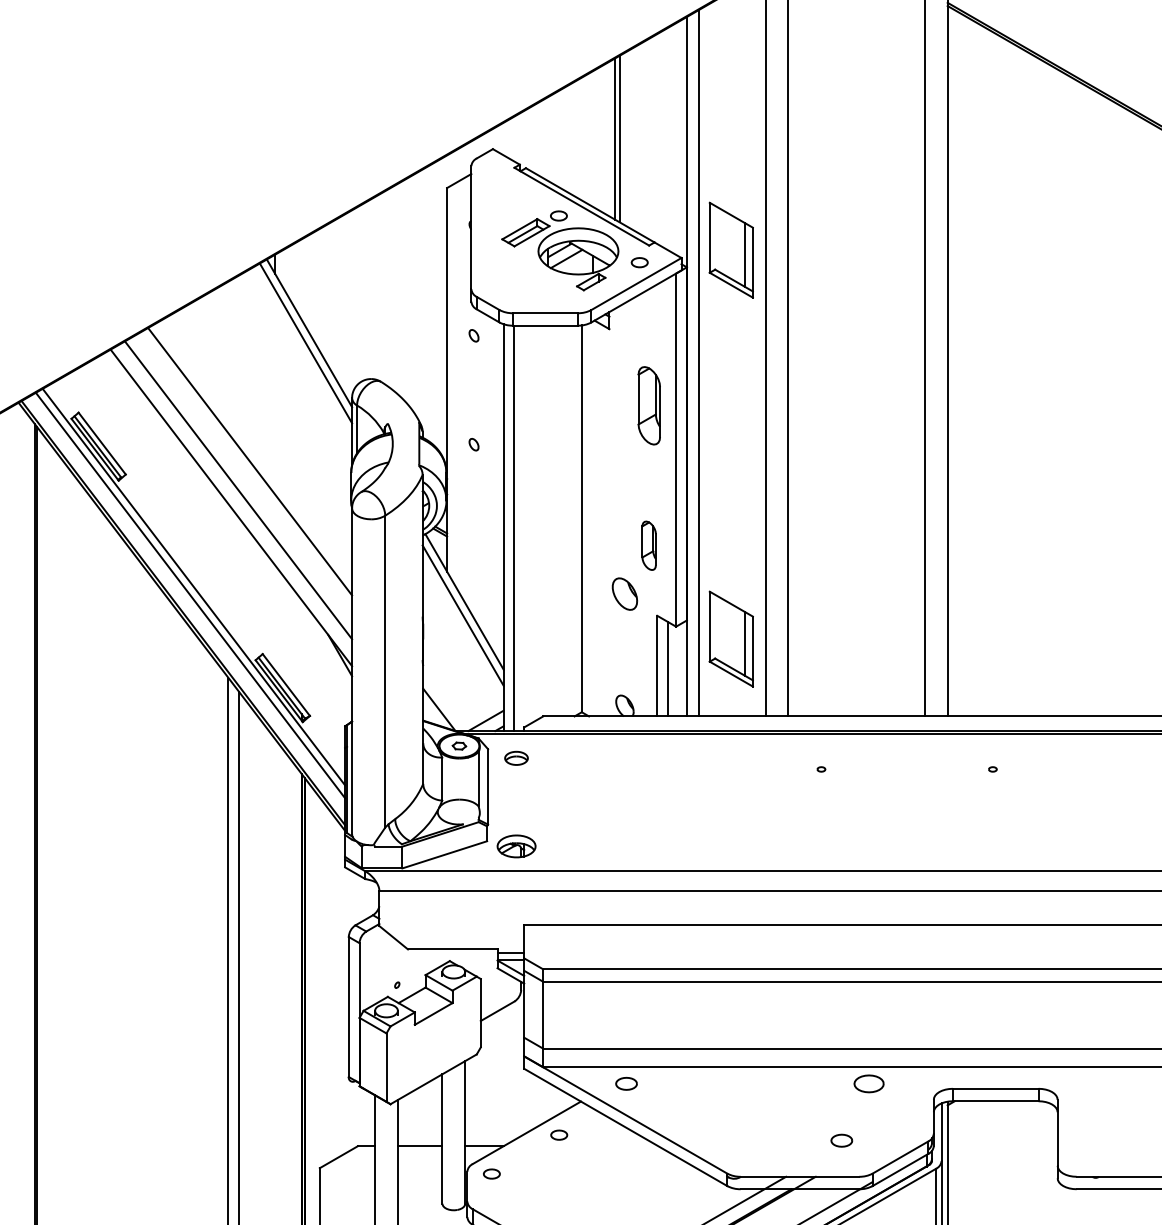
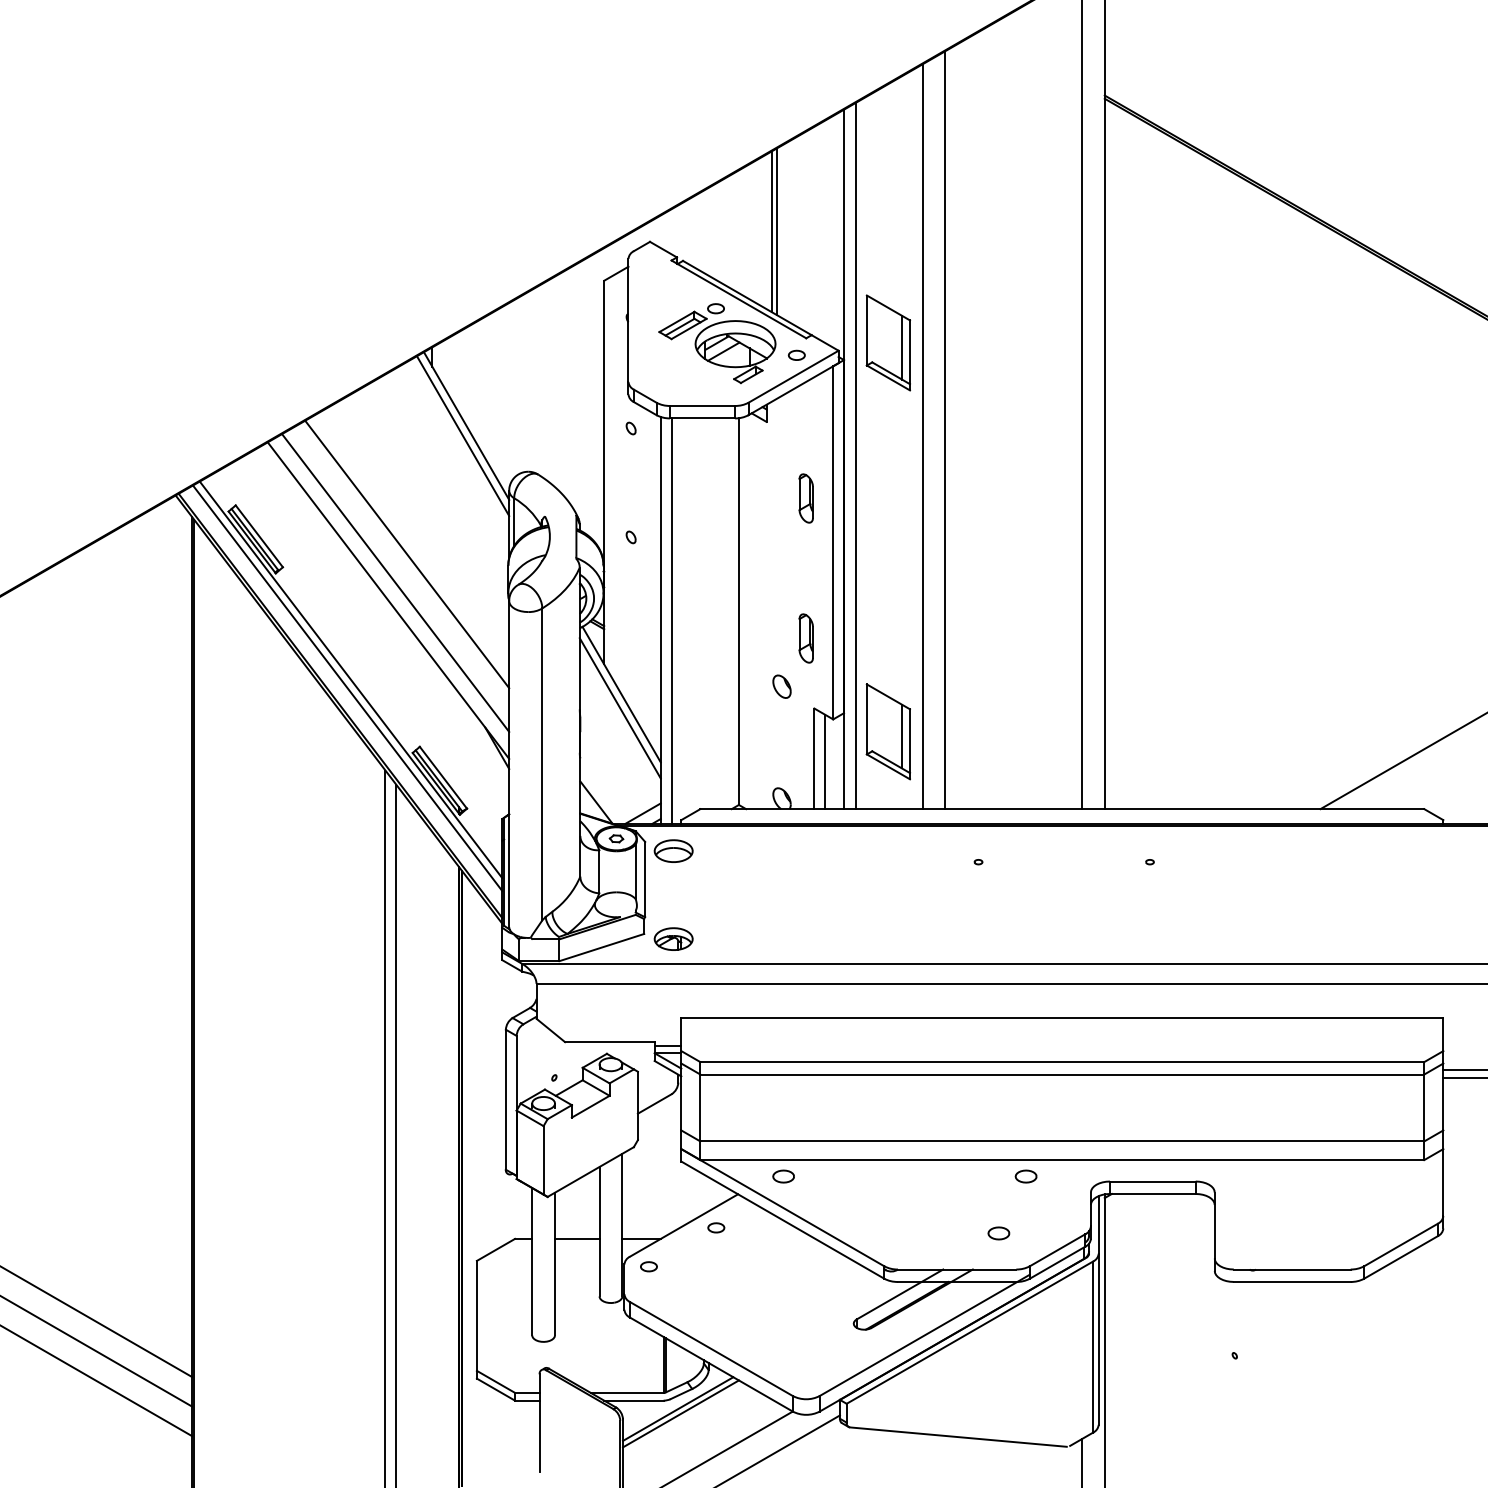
part: (648, 405) -> (805, 498), size x0.62
part: (624, 593) -> (781, 686), size x0.71
part: (516, 757) -> (673, 850), size x1.67
part: (868, 1083) -> (1025, 1176), size x0.71

